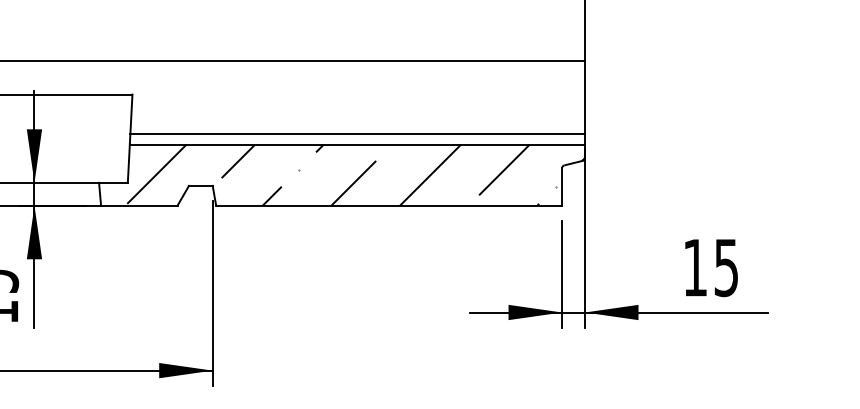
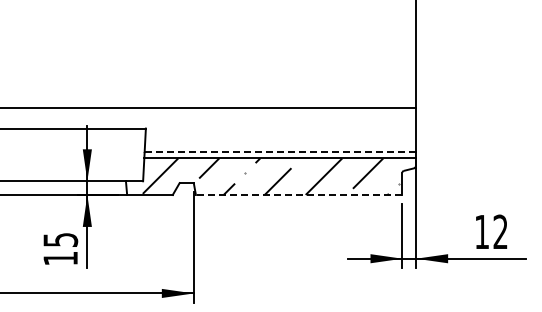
line: (357, 134) -> (280, 152), solid -> dashed
line: (387, 204) -> (298, 194), solid -> dashed
text: (726, 266) -> (500, 231), 15 -> 12

